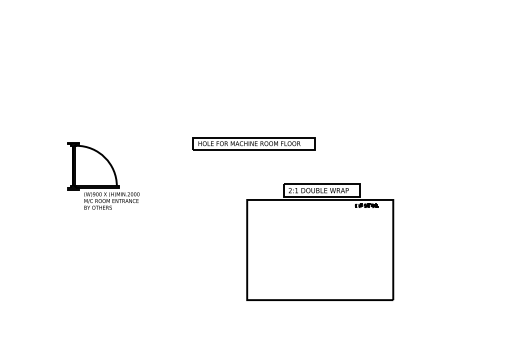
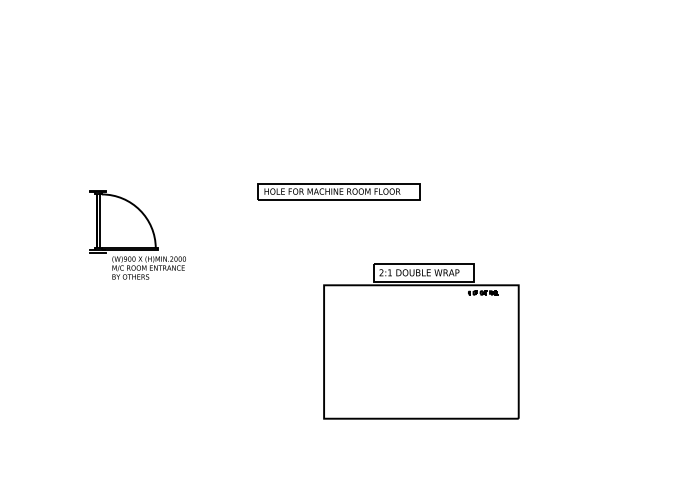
part: (320, 241) -> (421, 340), moved

